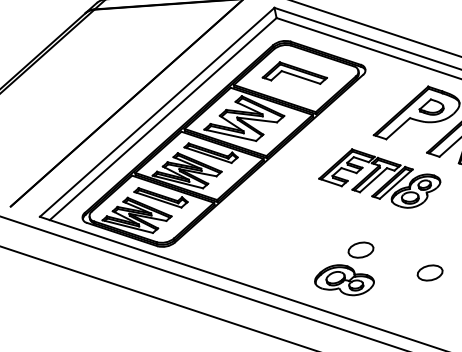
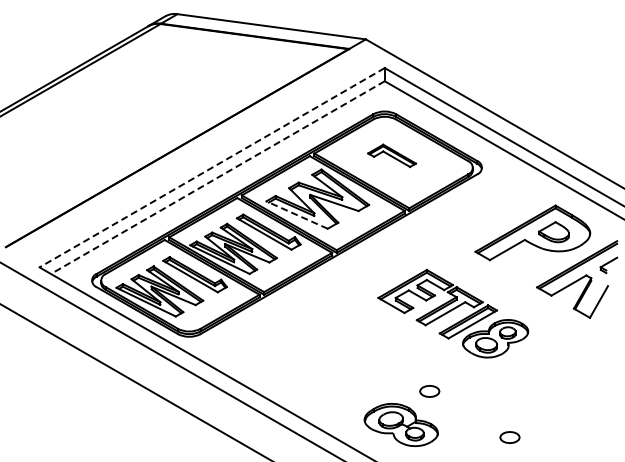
part: (293, 74) -> (391, 155), size x0.6
line: (156, 112) -> (211, 167), solid -> dashed
line: (162, 119) -> (217, 177), solid -> dashed
line: (230, 135) -> (297, 215), solid -> dashed
part: (379, 178) -> (453, 313), moved
part: (360, 250) -> (429, 391), size x0.6
part: (429, 272) -> (509, 437), size x0.6

